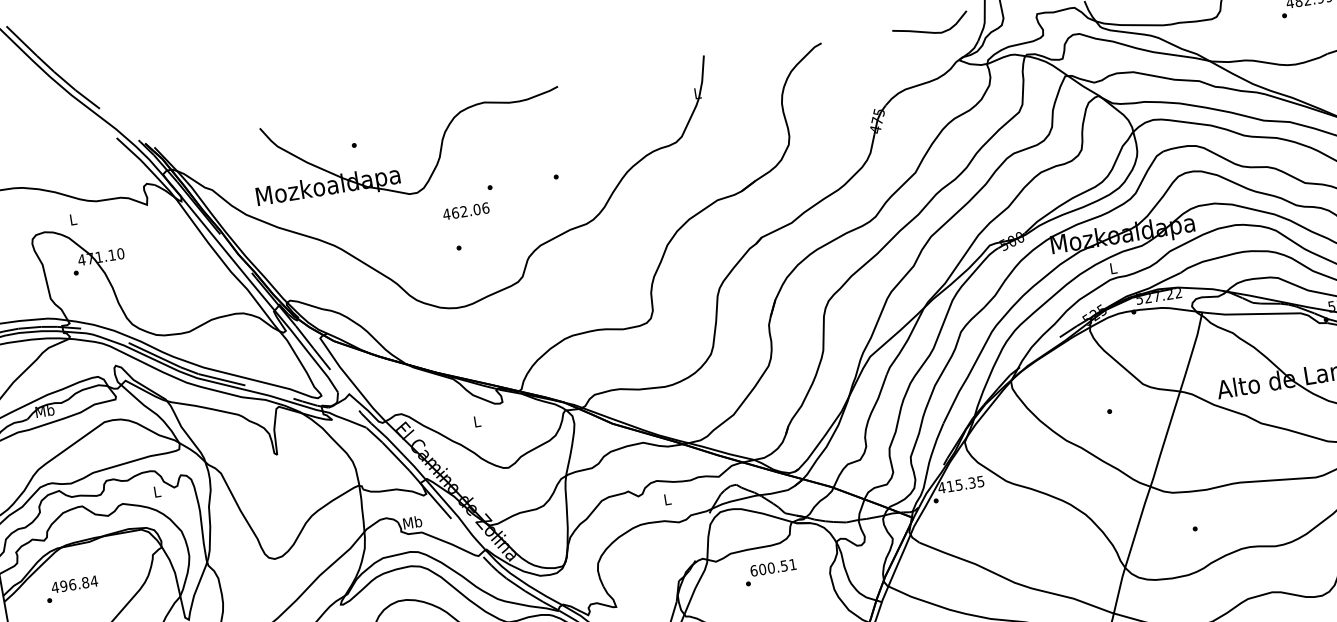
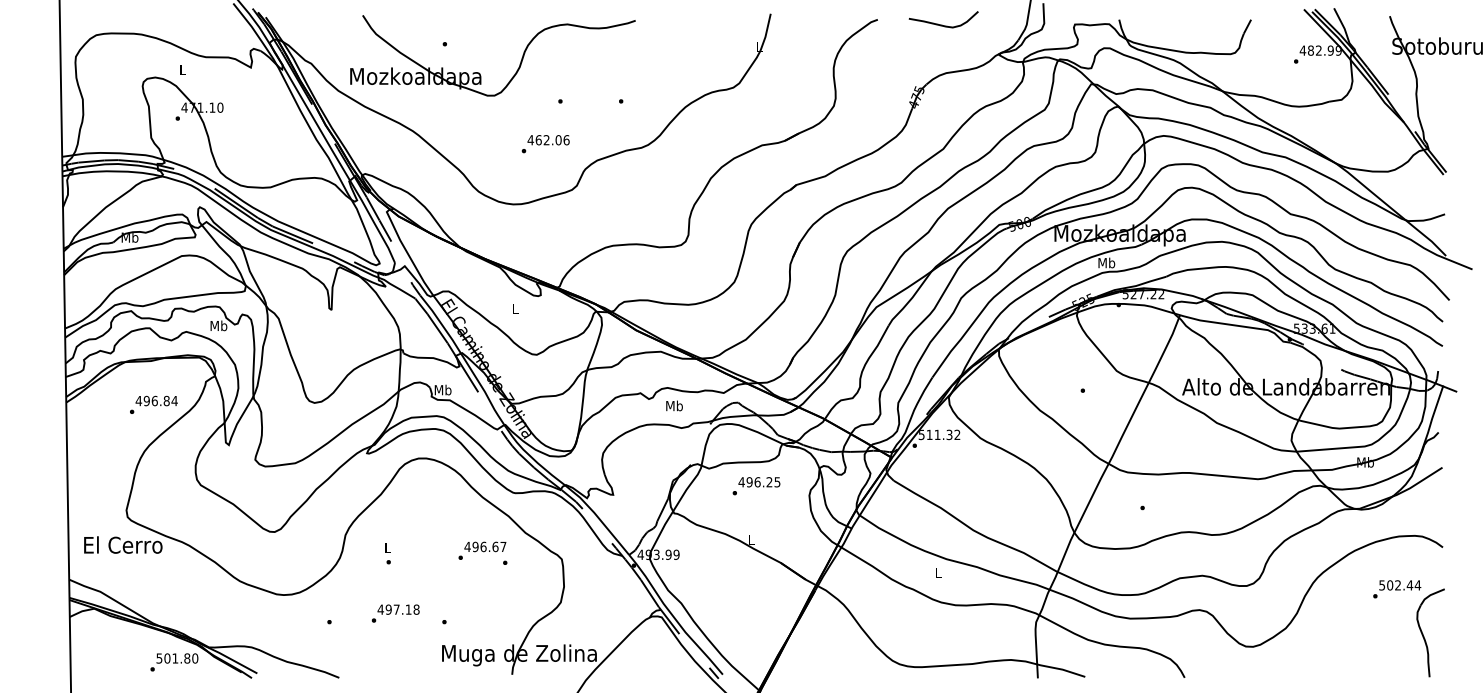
curve: (929, 31) -> (942, 24), moved
text: (466, 211) -> (548, 140), moved
text: (1113, 267) -> (1106, 262), L -> Mb
text: (961, 484) -> (939, 434), 415.35 -> 511.32
text: (156, 491) -> (218, 325), L -> Mb
text: (667, 498) -> (674, 405), L -> Mb
text: (773, 568) -> (759, 482), 600.51 -> 496.25
text: (71, 588) -> (153, 404), moved

